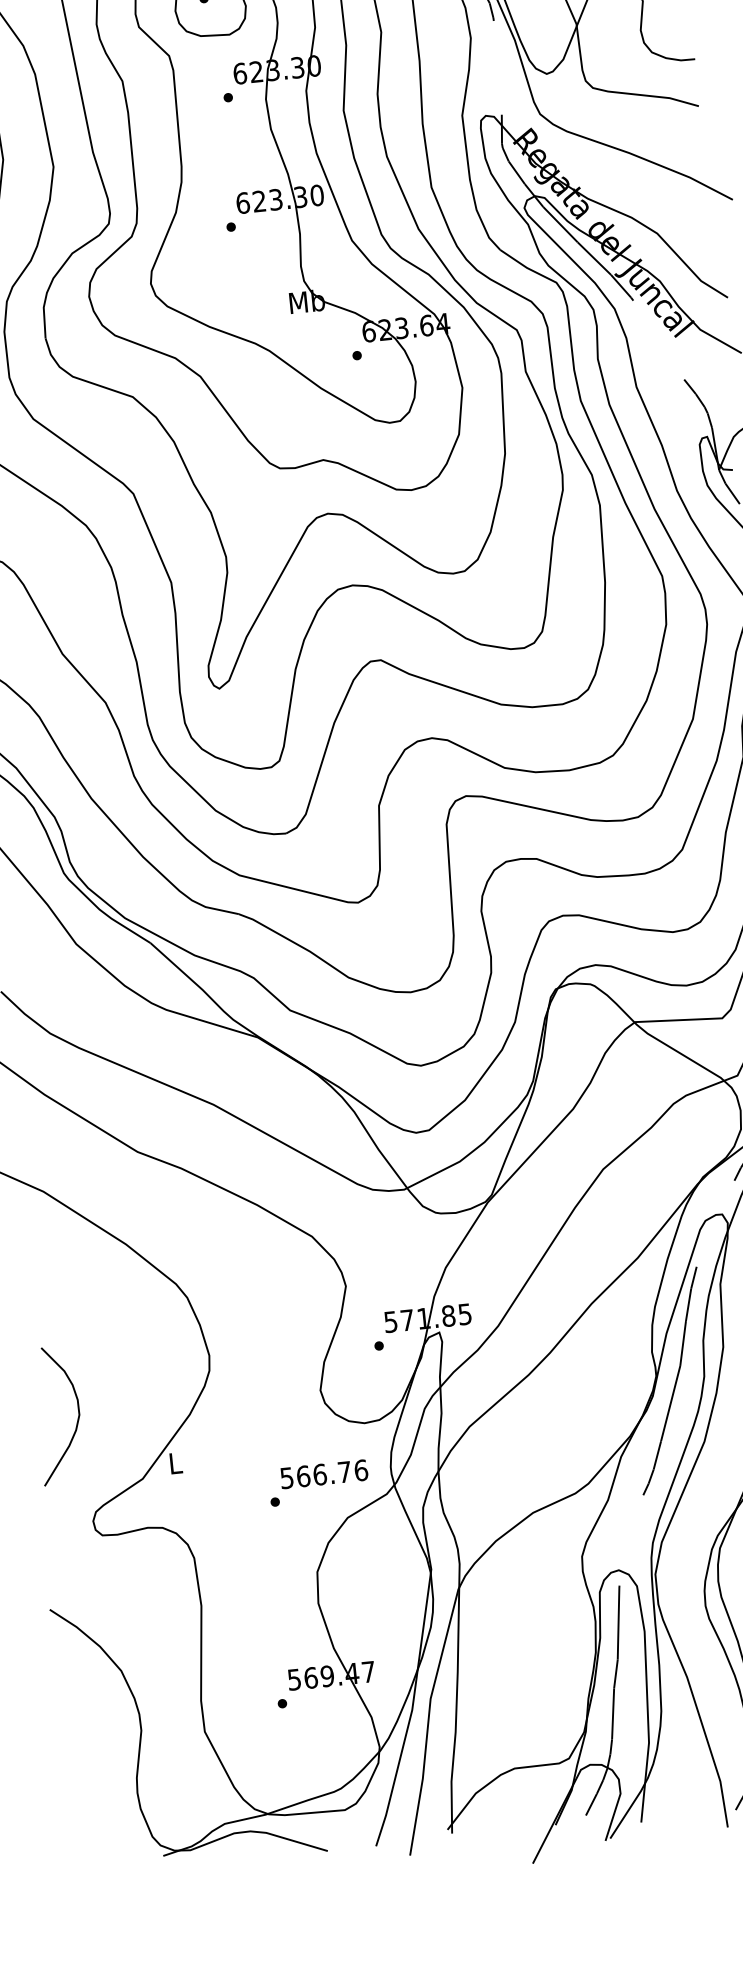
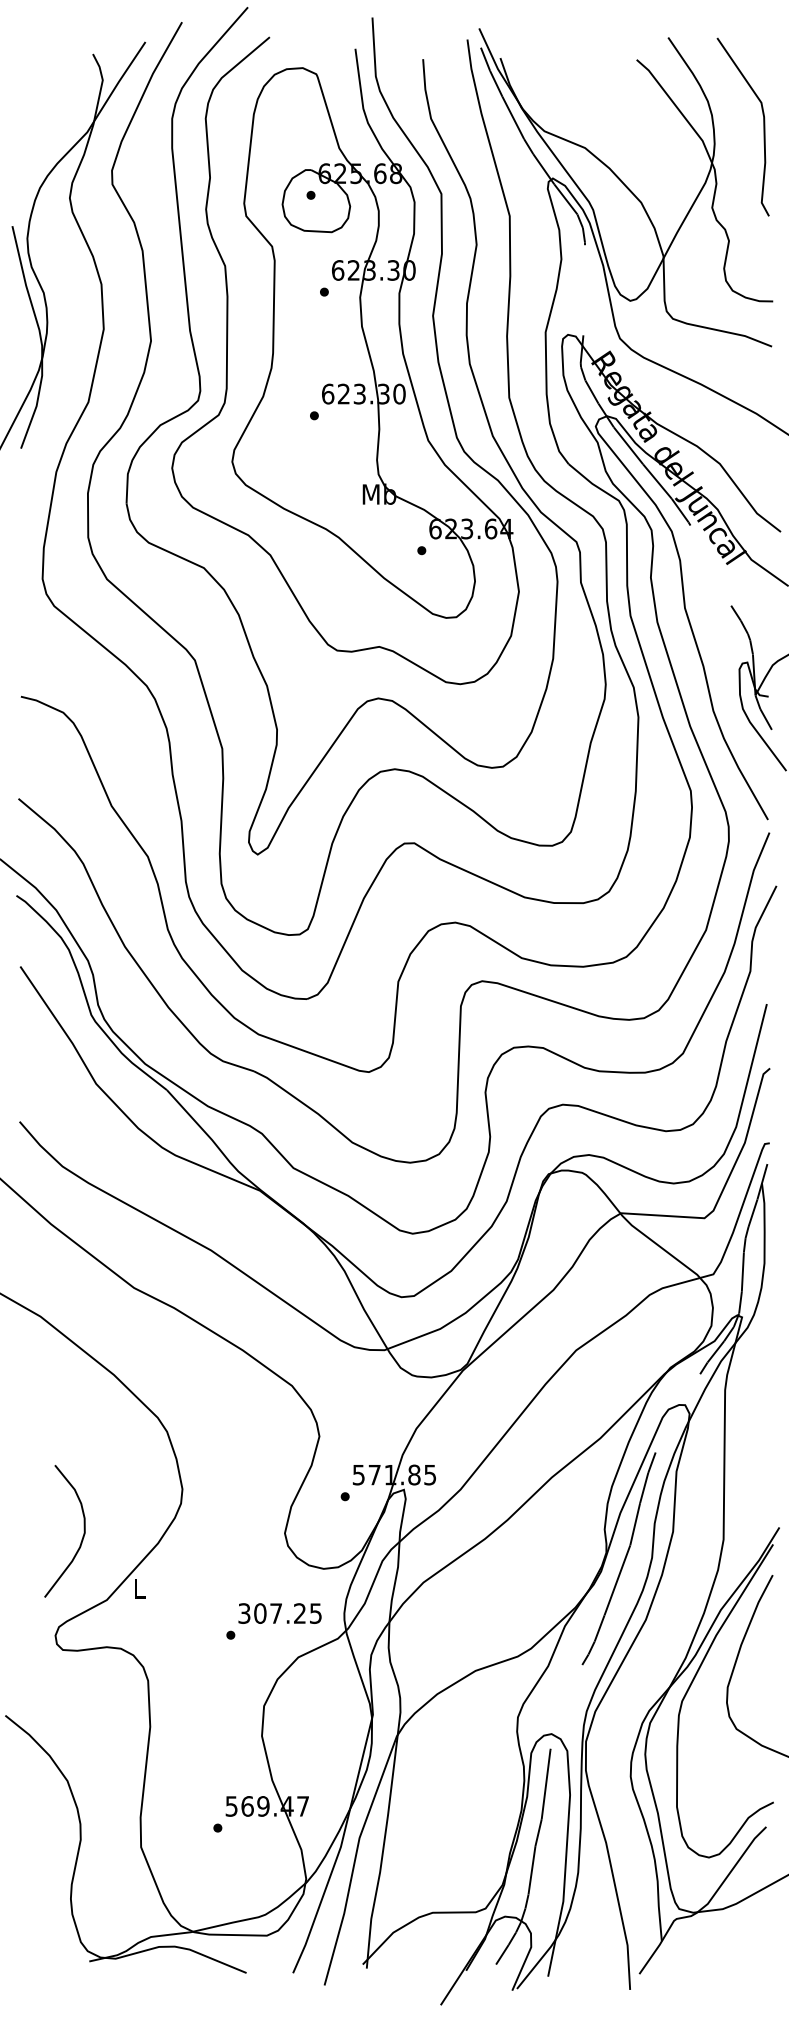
curve: (77, 1418) -> (82, 1536), moved
text: (324, 1474) -> (280, 1613), 566.76 -> 307.25

